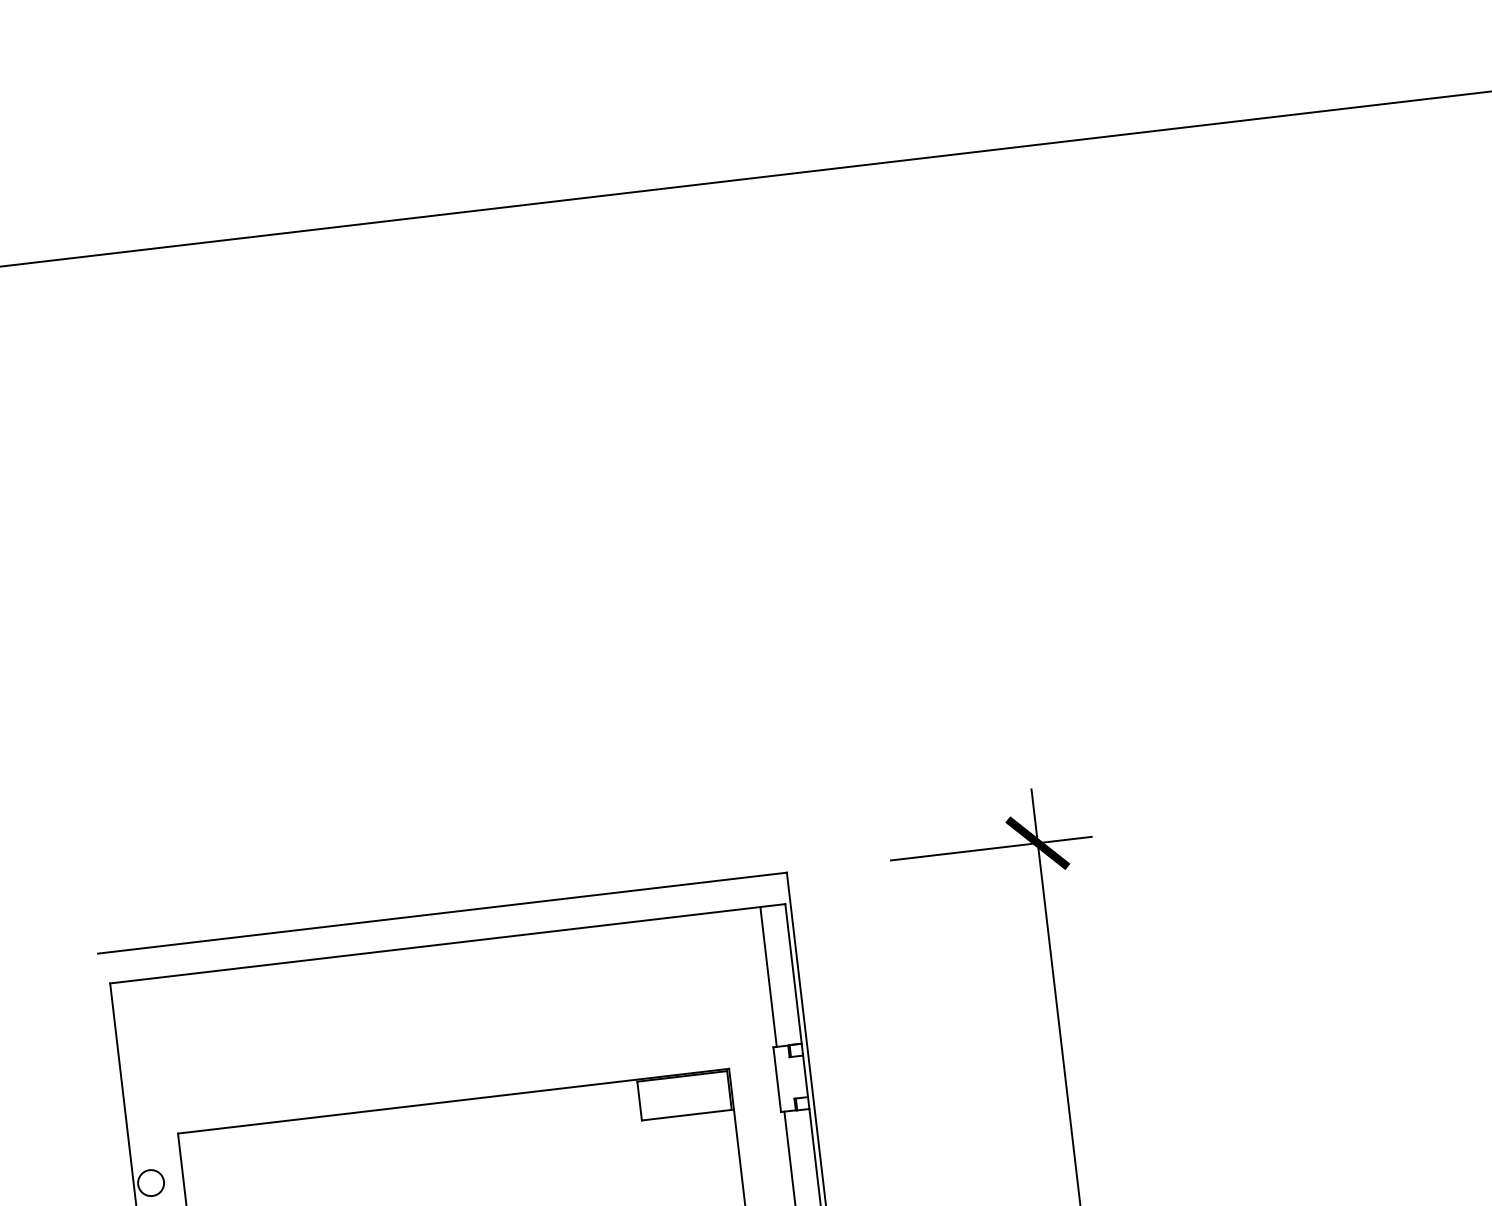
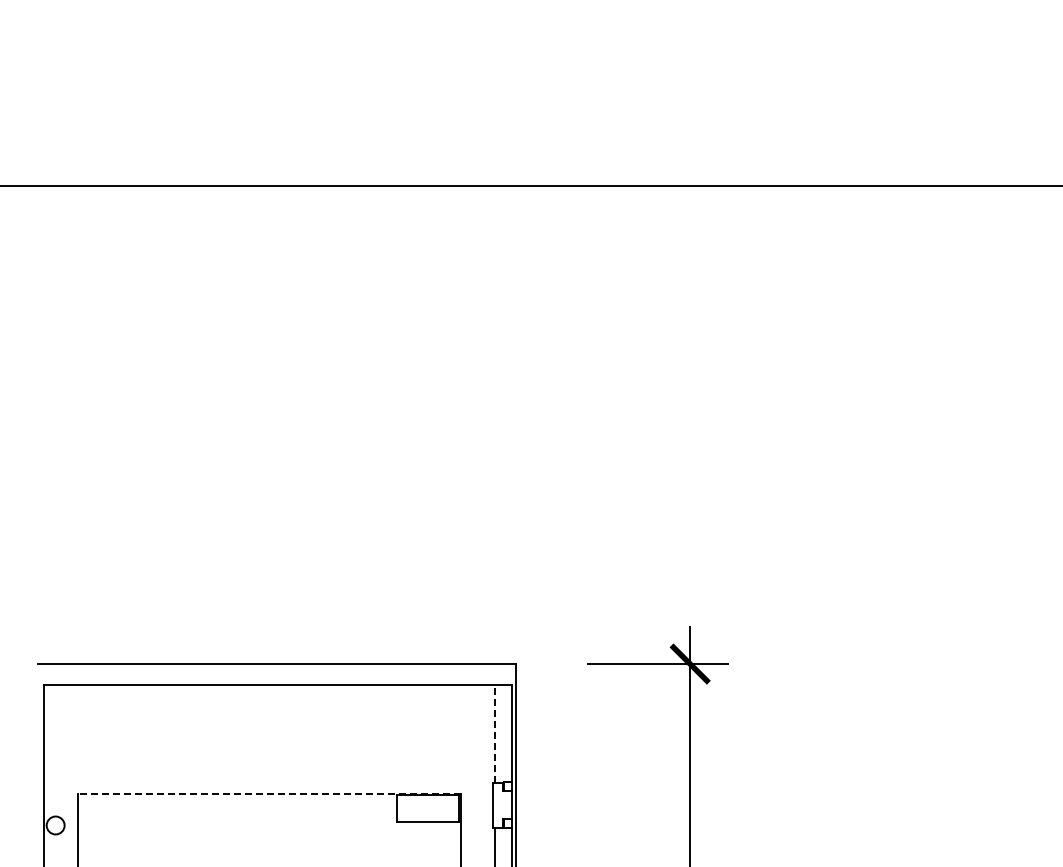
line: (769, 977) -> (495, 734), solid -> dashed
line: (452, 1100) -> (268, 793), solid -> dashed

